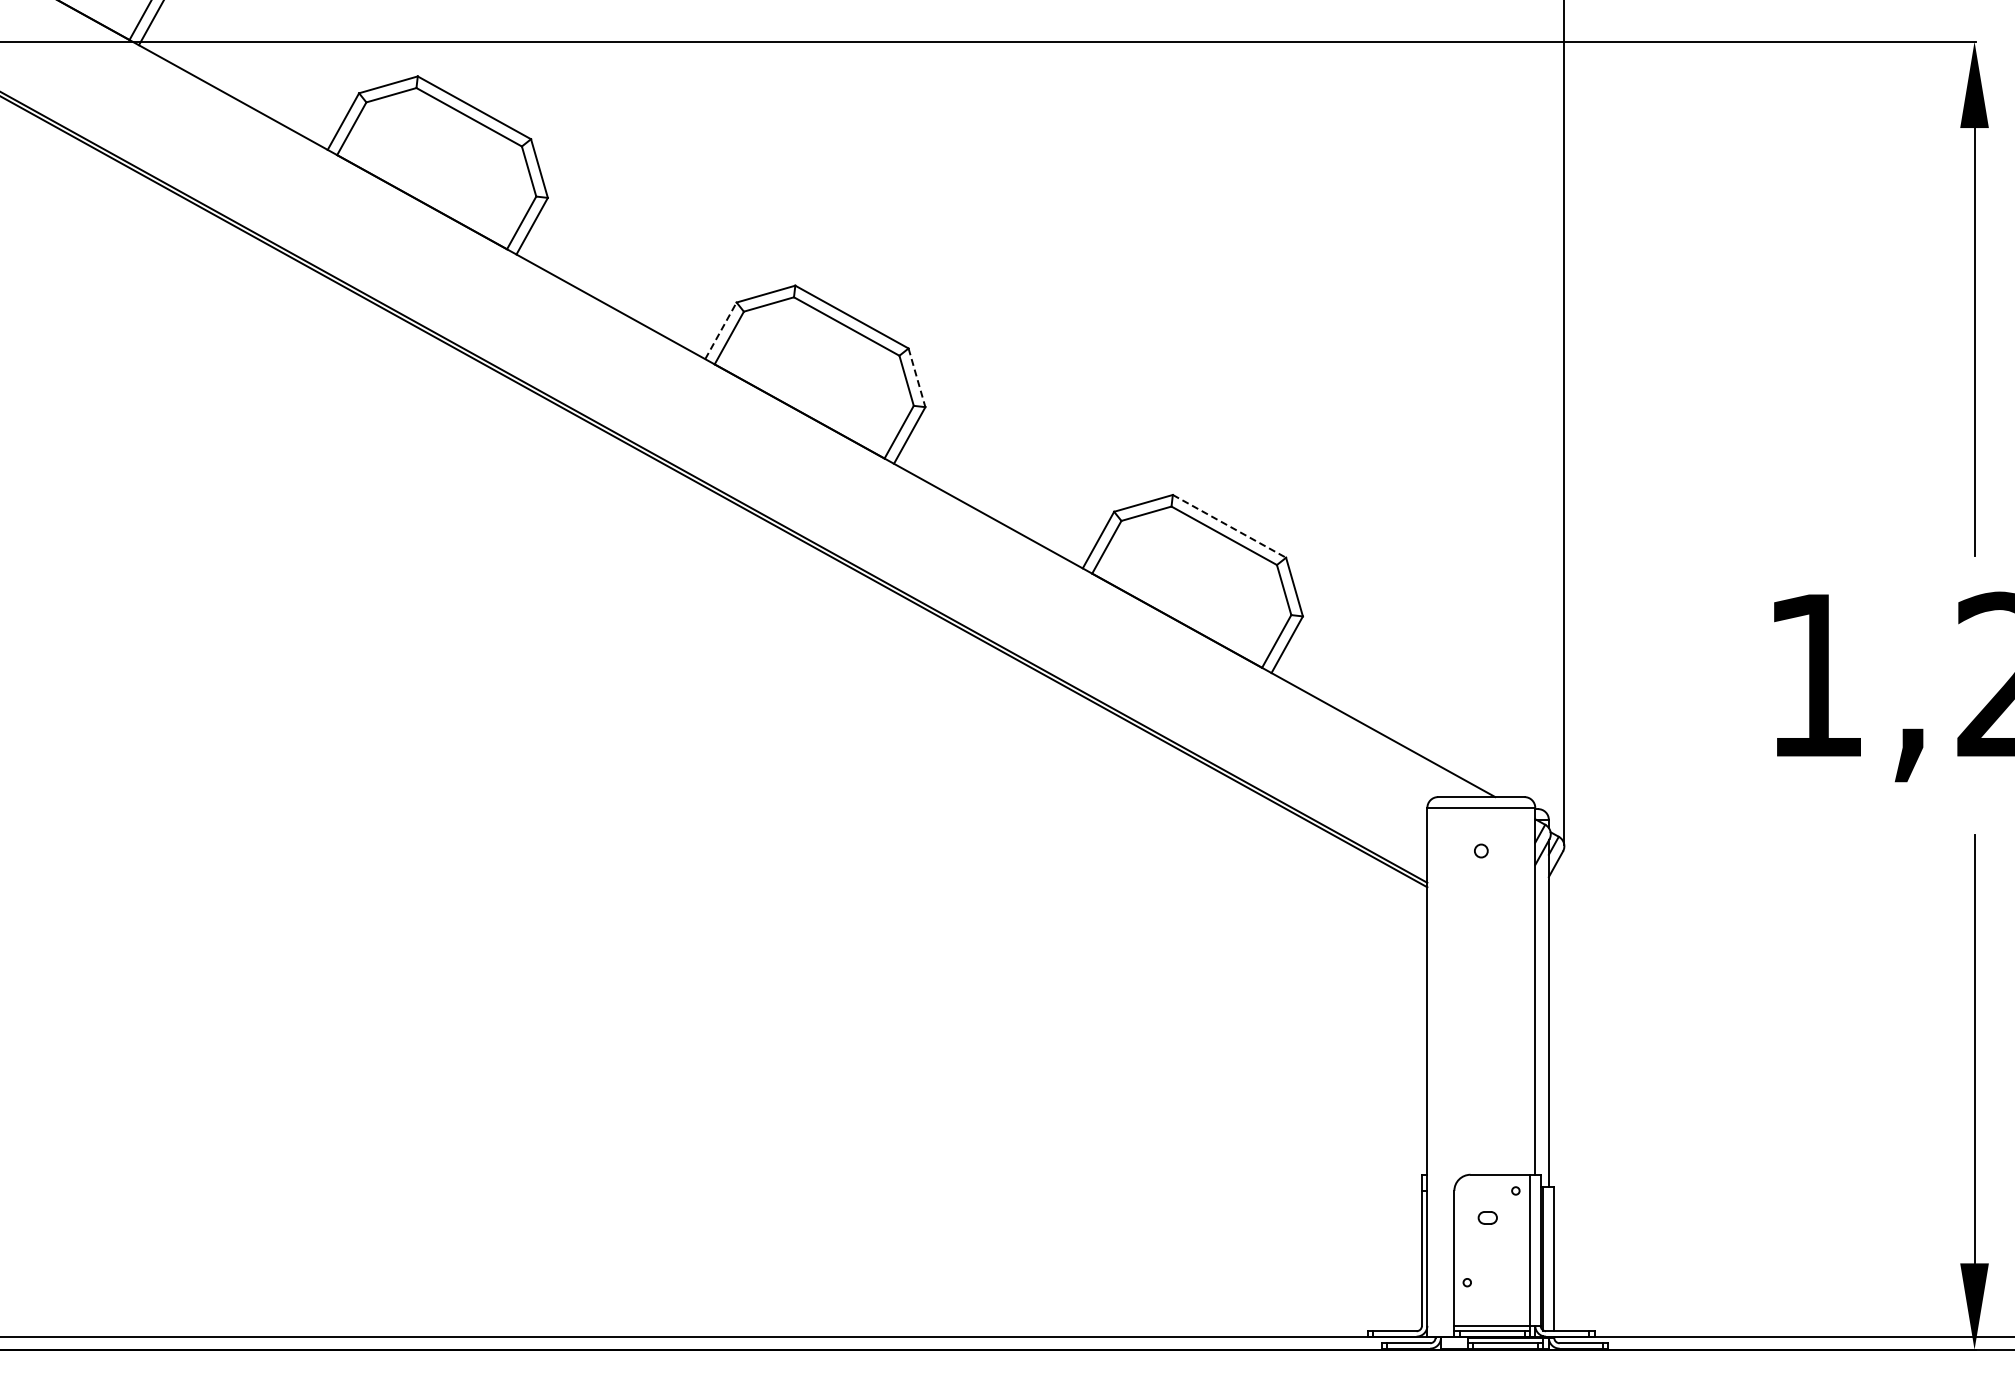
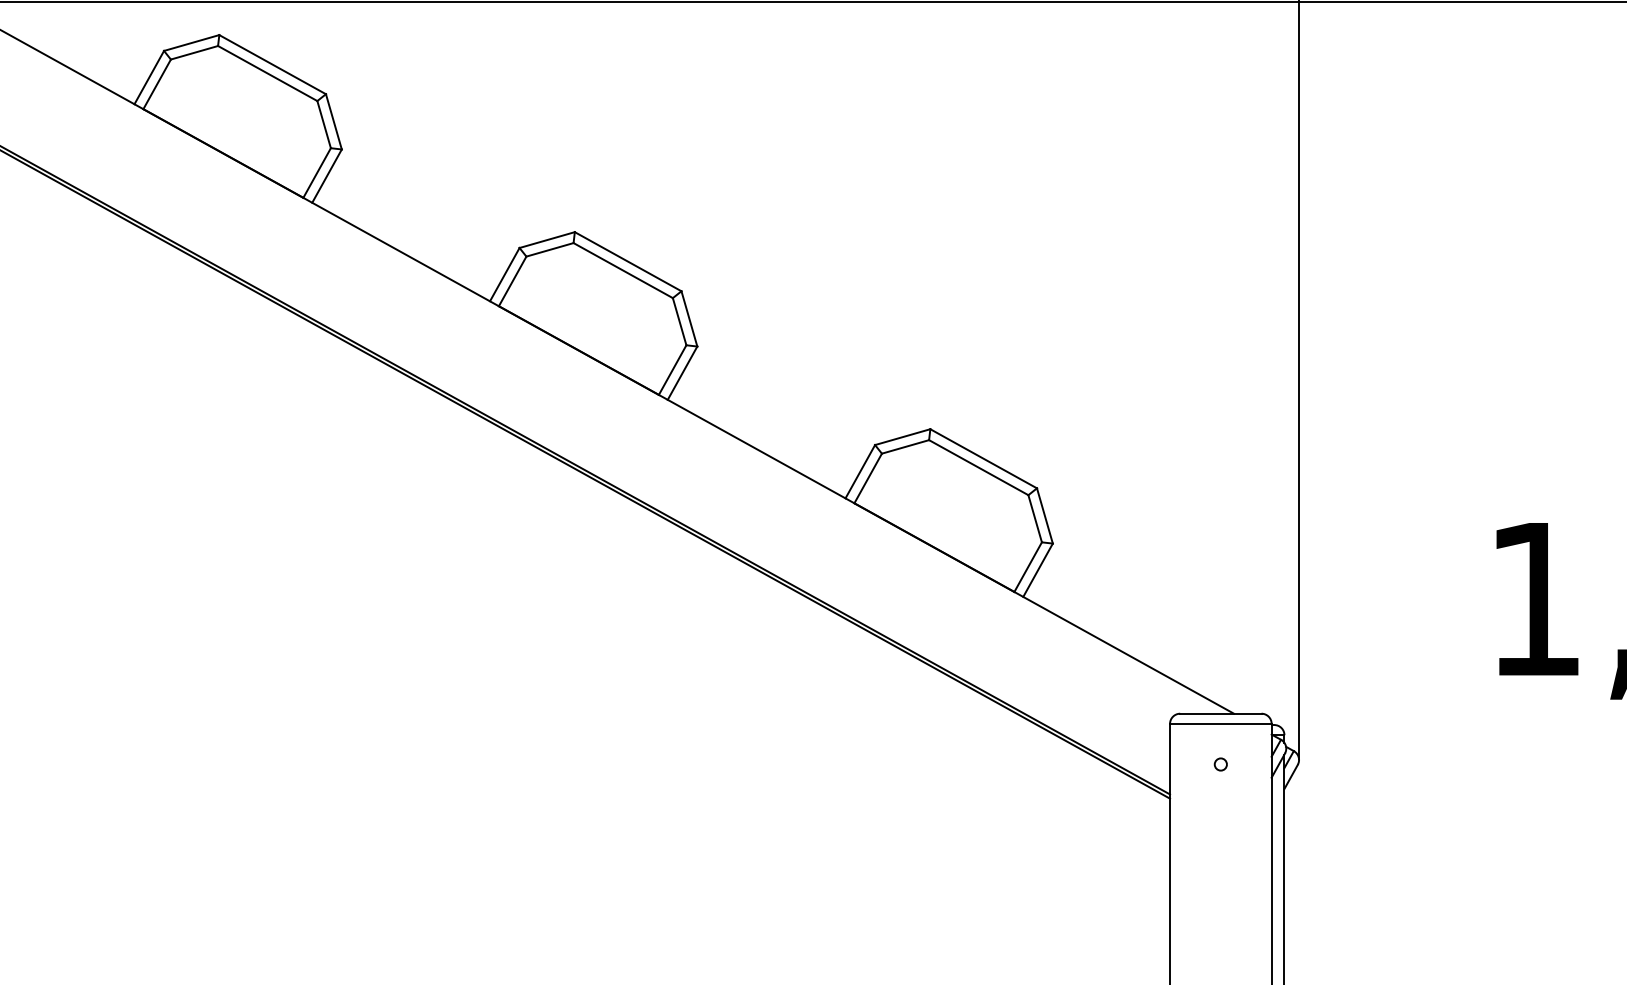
line: (721, 330) -> (505, 274), dashed -> solid
line: (916, 377) -> (688, 318), dashed -> solid
line: (1229, 526) -> (983, 458), dashed -> solid

